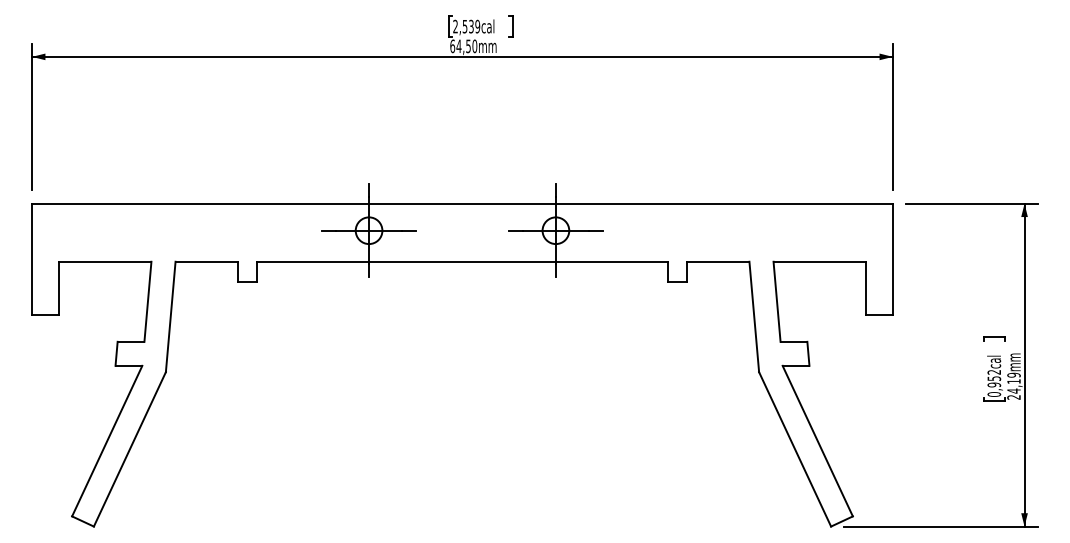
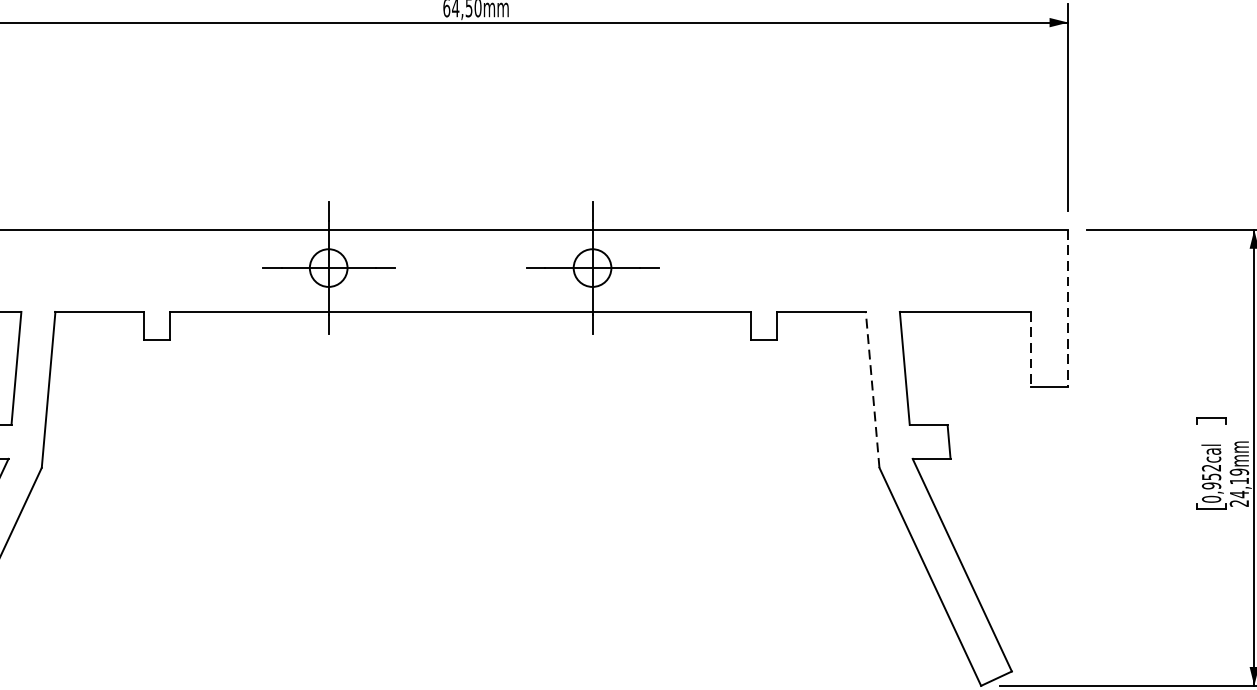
line: (892, 259) -> (1067, 308), solid -> dashed
line: (866, 288) -> (1031, 349), solid -> dashed
line: (754, 316) -> (872, 389), solid -> dashed

